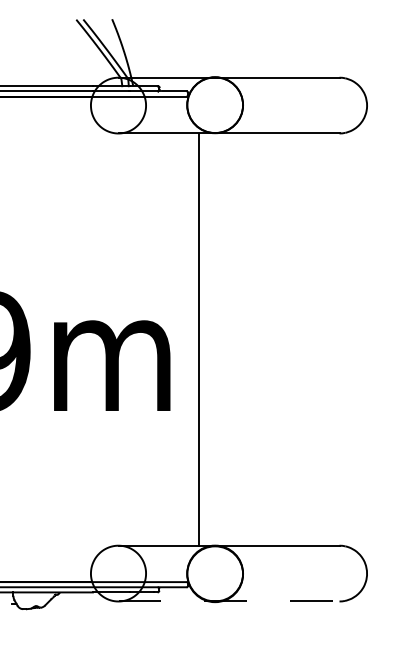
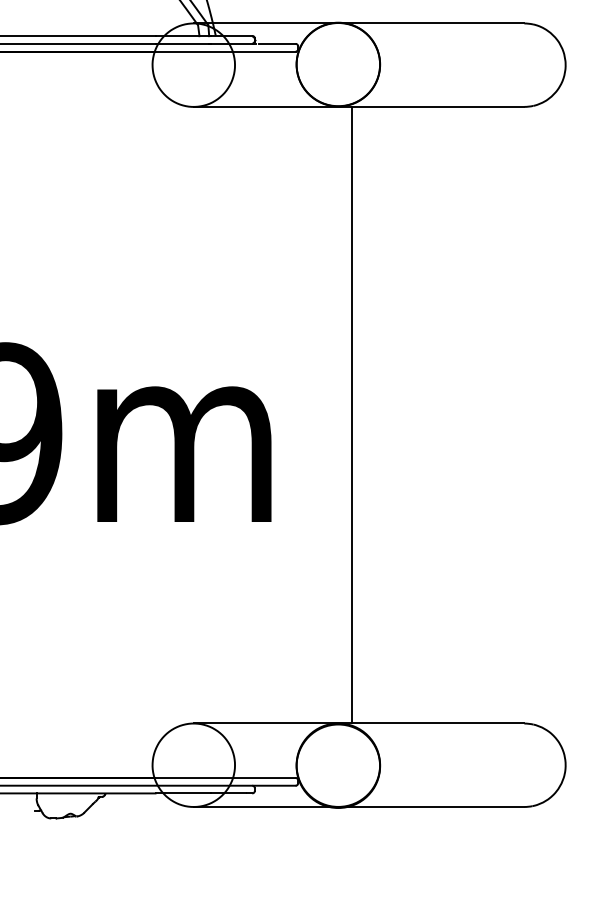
line: (199, 339) -> (352, 415), moved
line: (229, 601) -> (359, 807), dashed -> solid

